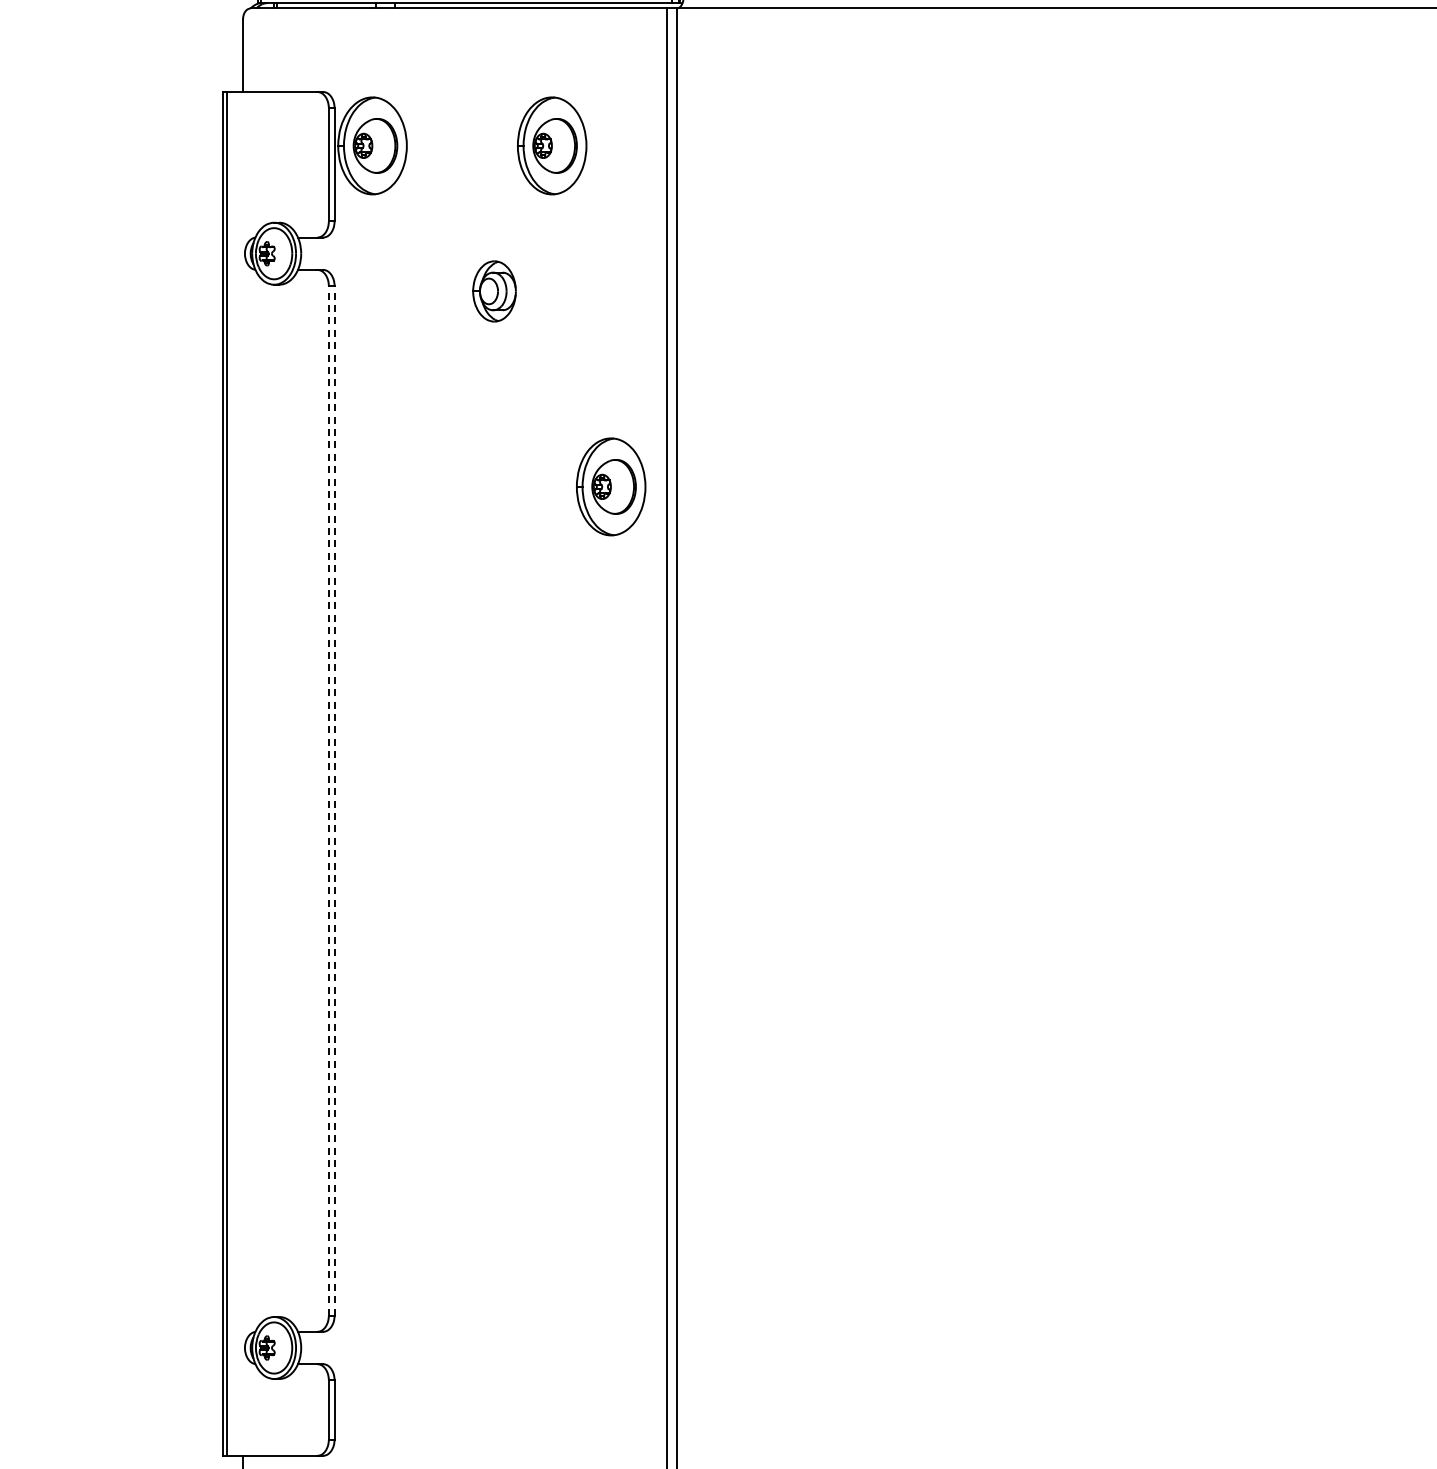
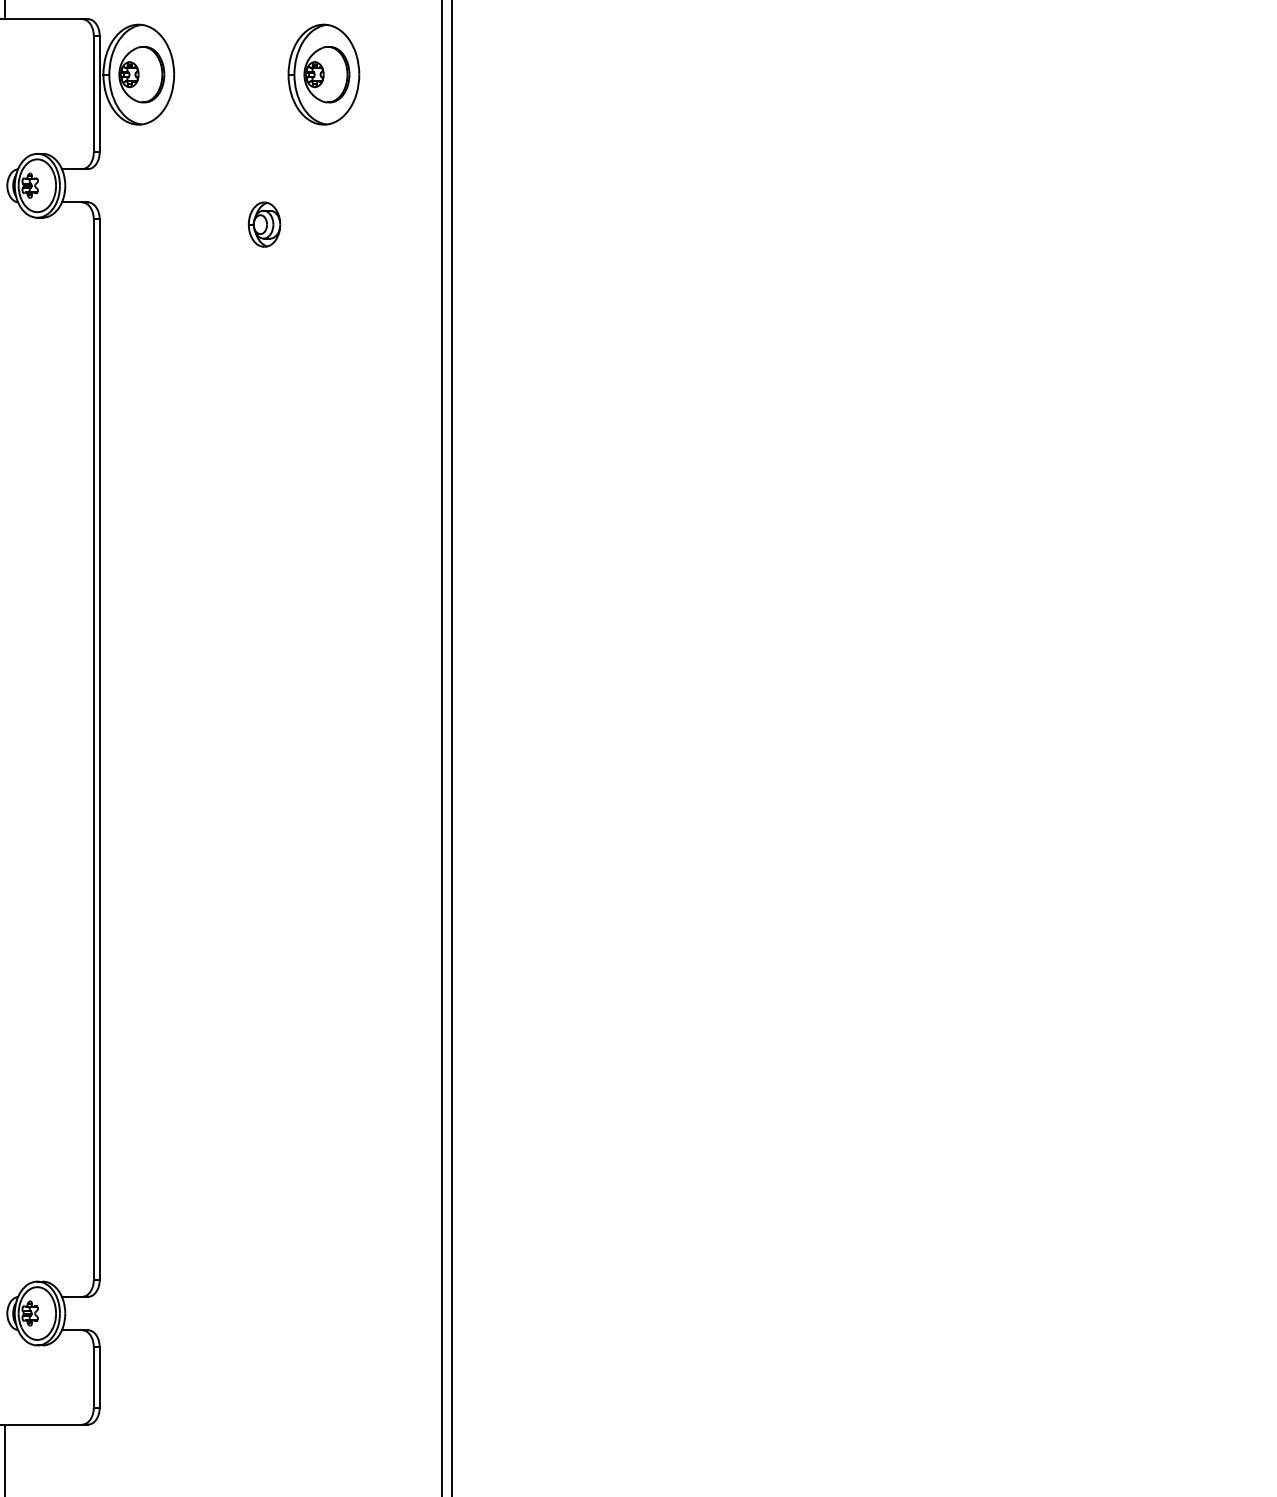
part: (494, 291) -> (264, 224), size x0.71
part: (611, 486) -> (385, 425), removed
line: (328, 800) -> (93, 749), dashed -> solid
line: (334, 800) -> (99, 749), dashed -> solid

